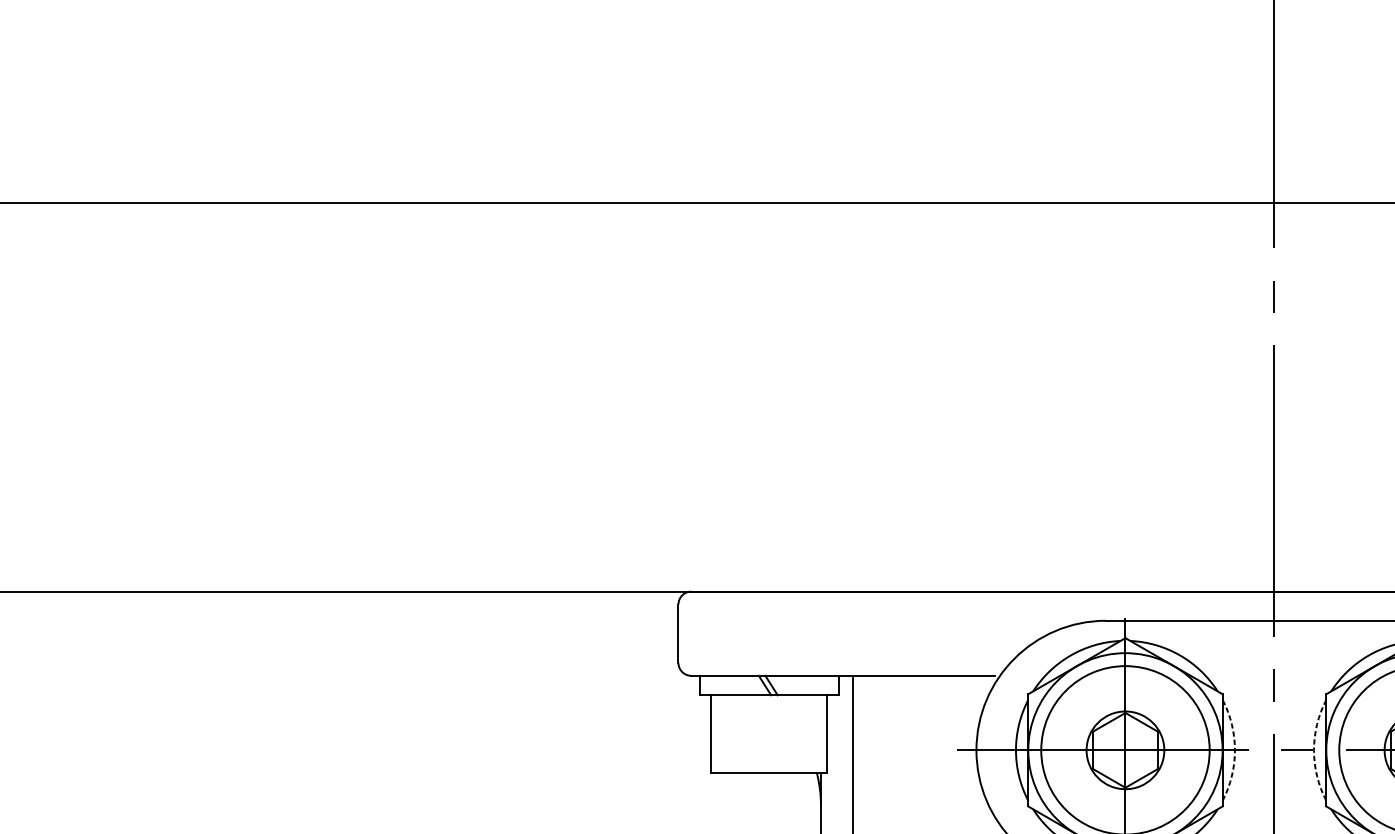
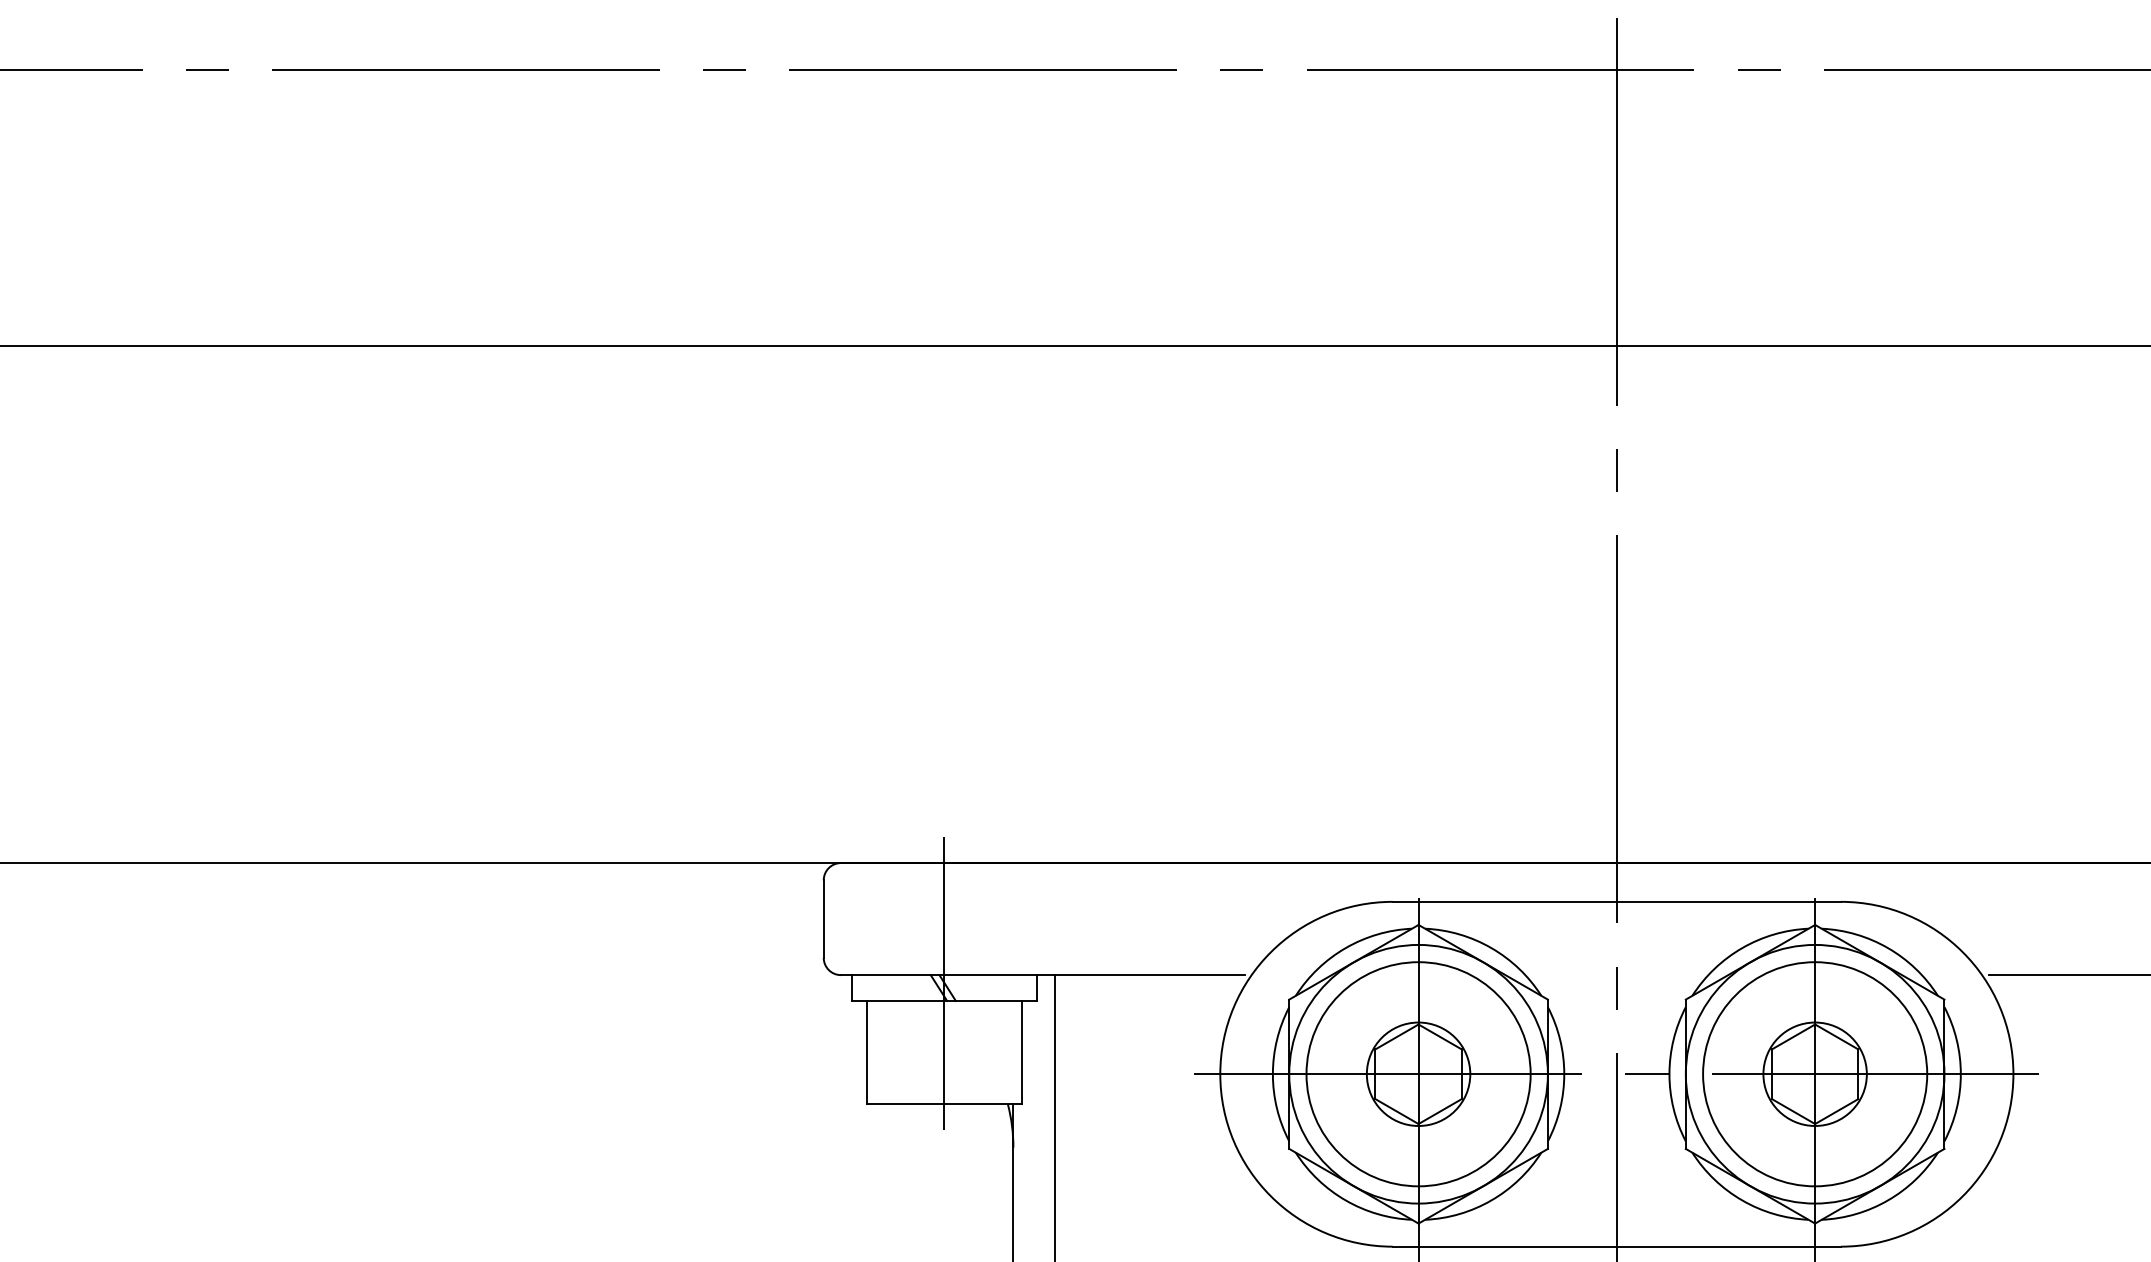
line: (769, 682) -> (944, 983), added
arc: (1235, 750) -> (1564, 1074), dashed -> solid
arc: (1314, 750) -> (1669, 1074), dashed -> solid

